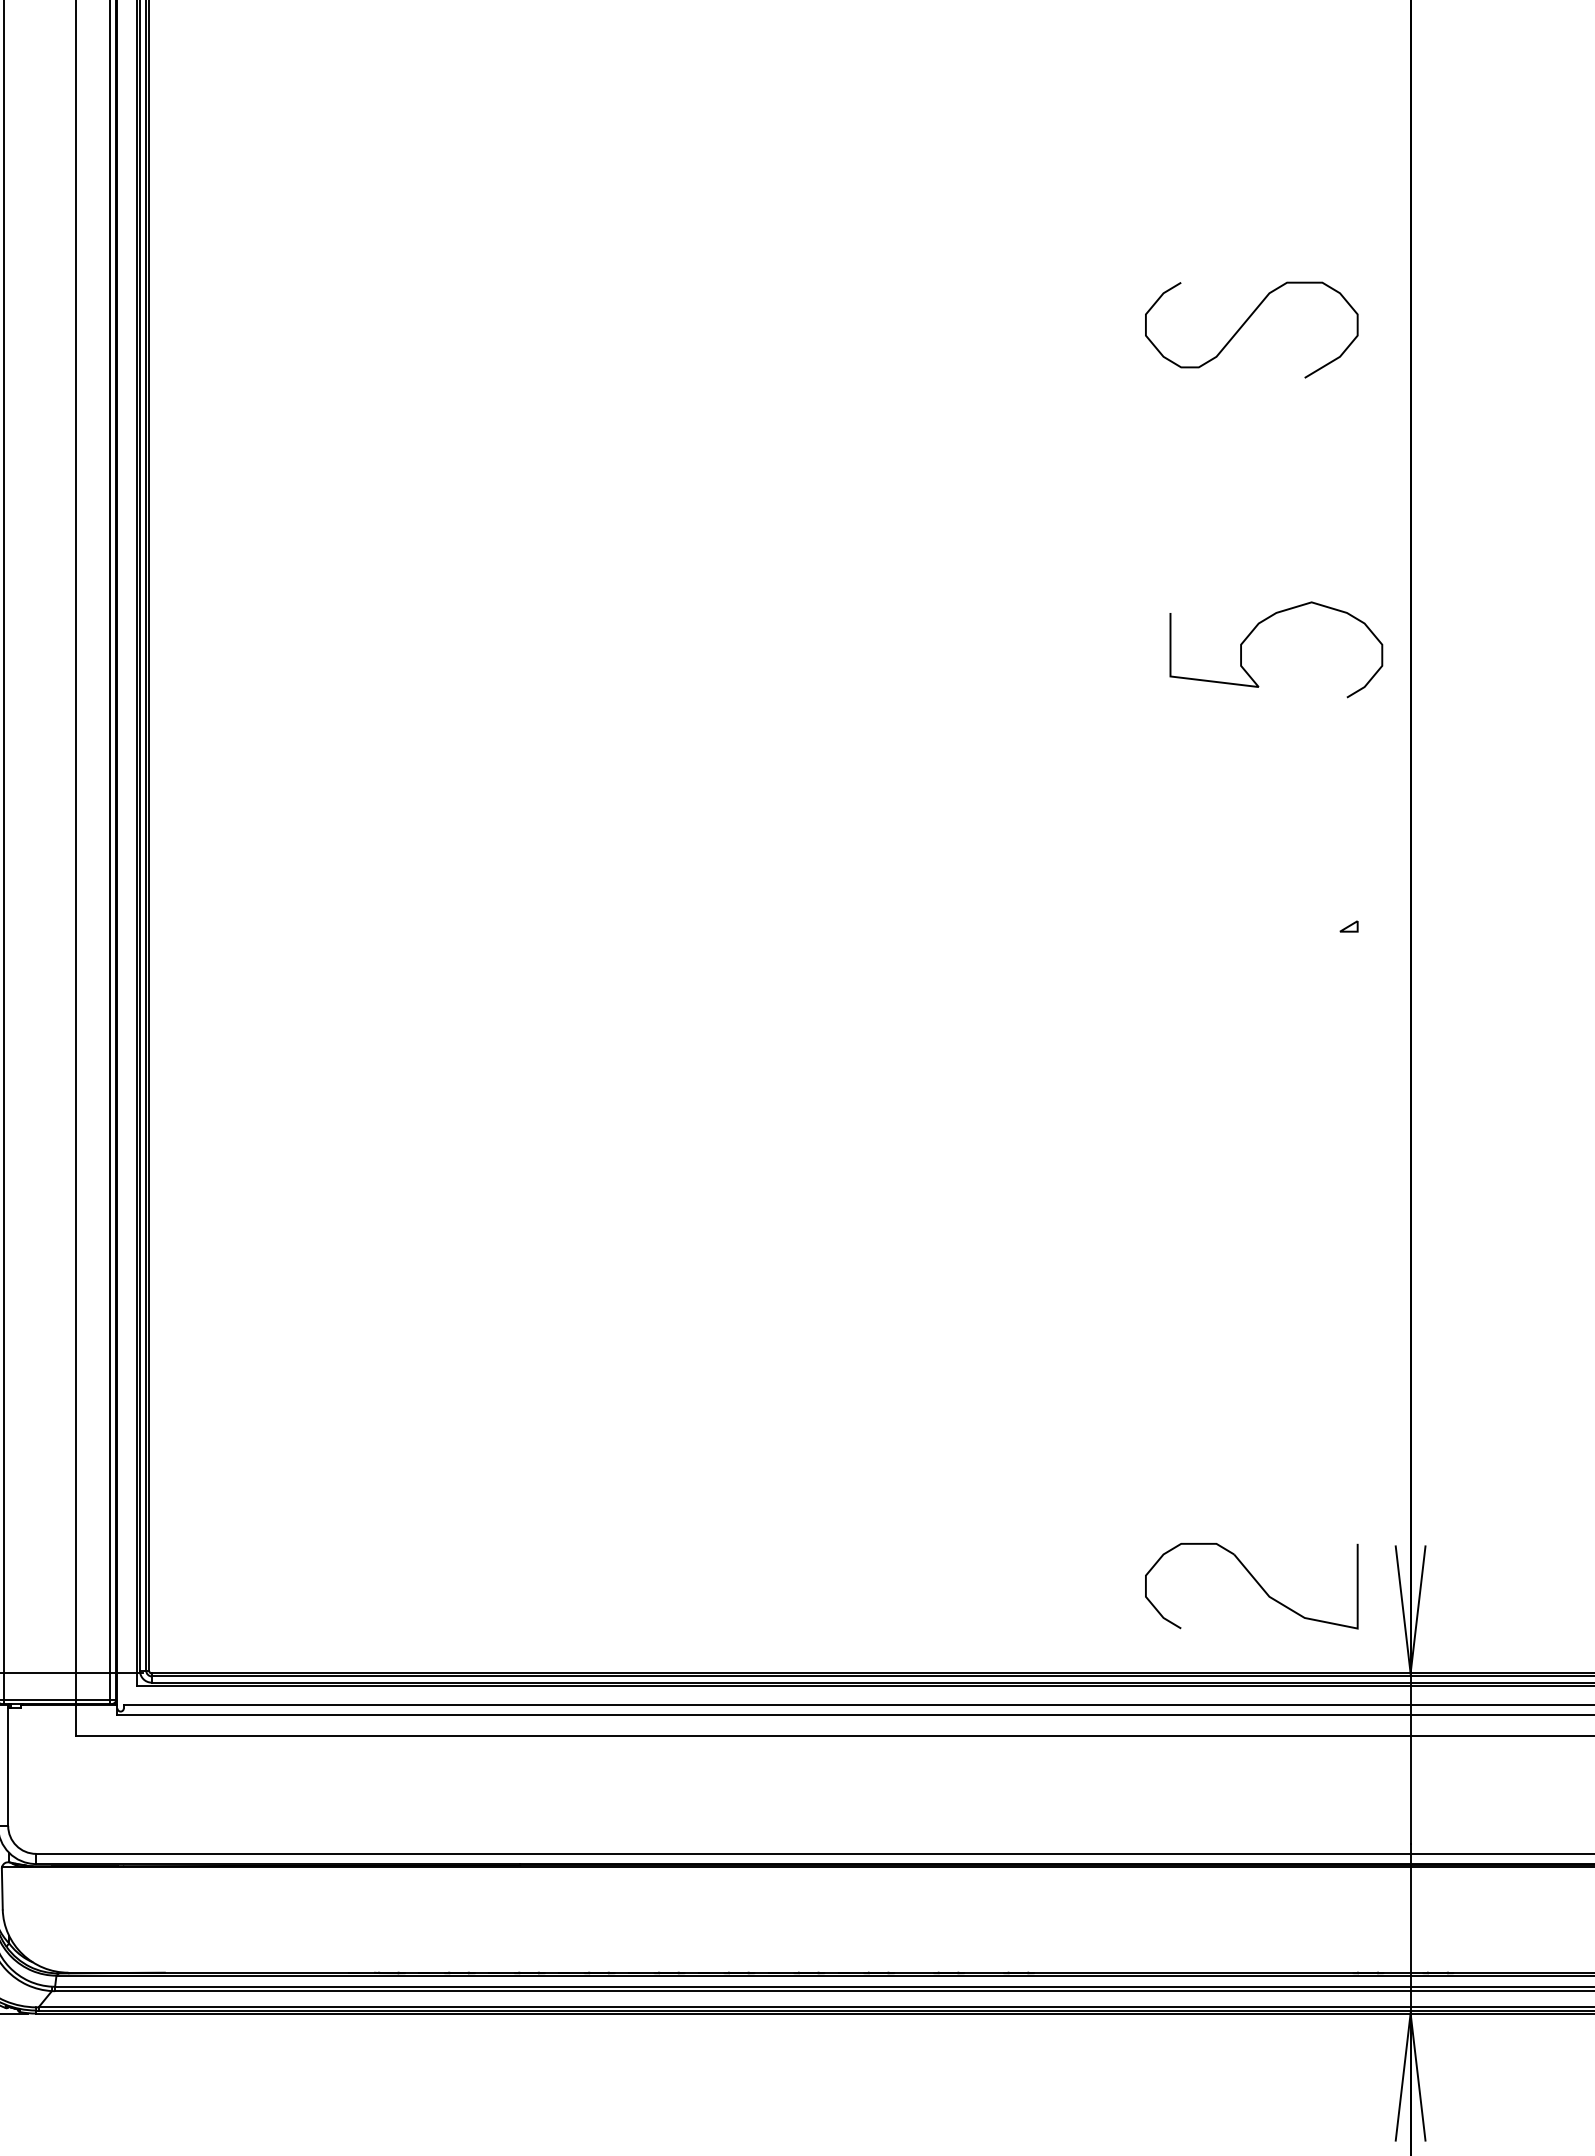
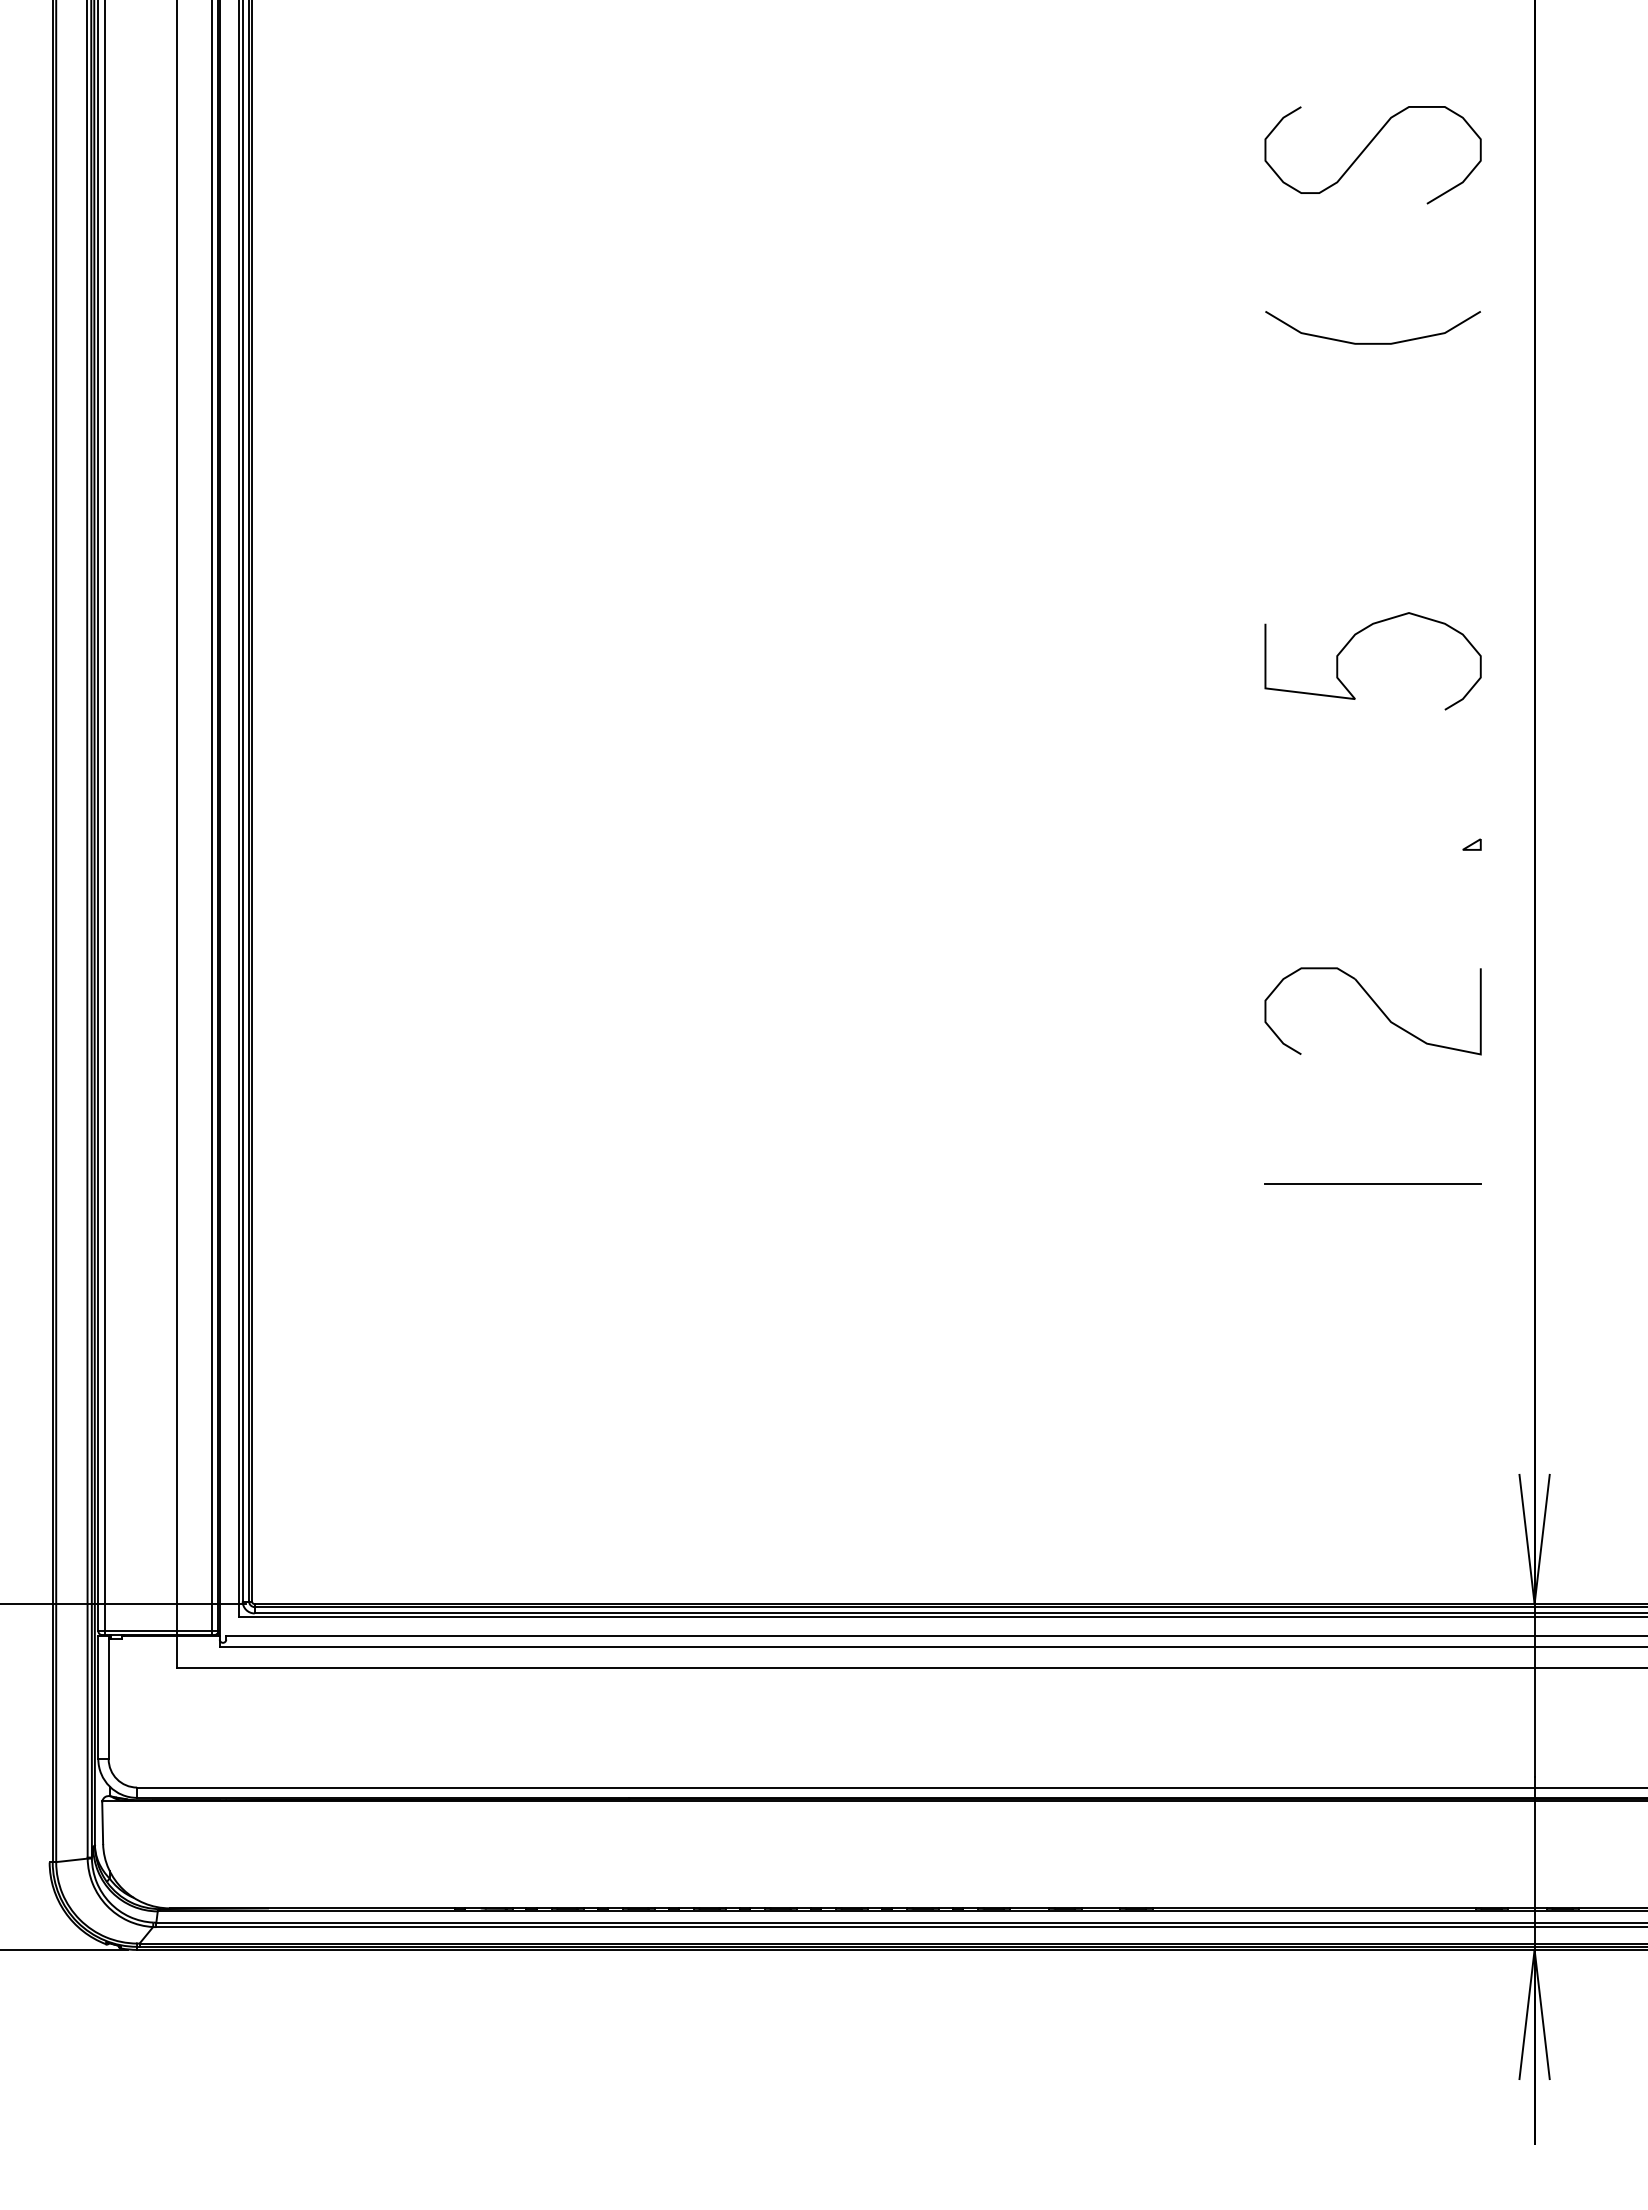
curve: (1243, 326) -> (1364, 151), moved
curve: (1251, 433) -> (1372, 343), added
curve: (1252, 633) -> (1348, 644), moved
line: (1251, 1259) -> (1372, 1183), added
part: (1255, 1581) -> (1376, 1006), moved

